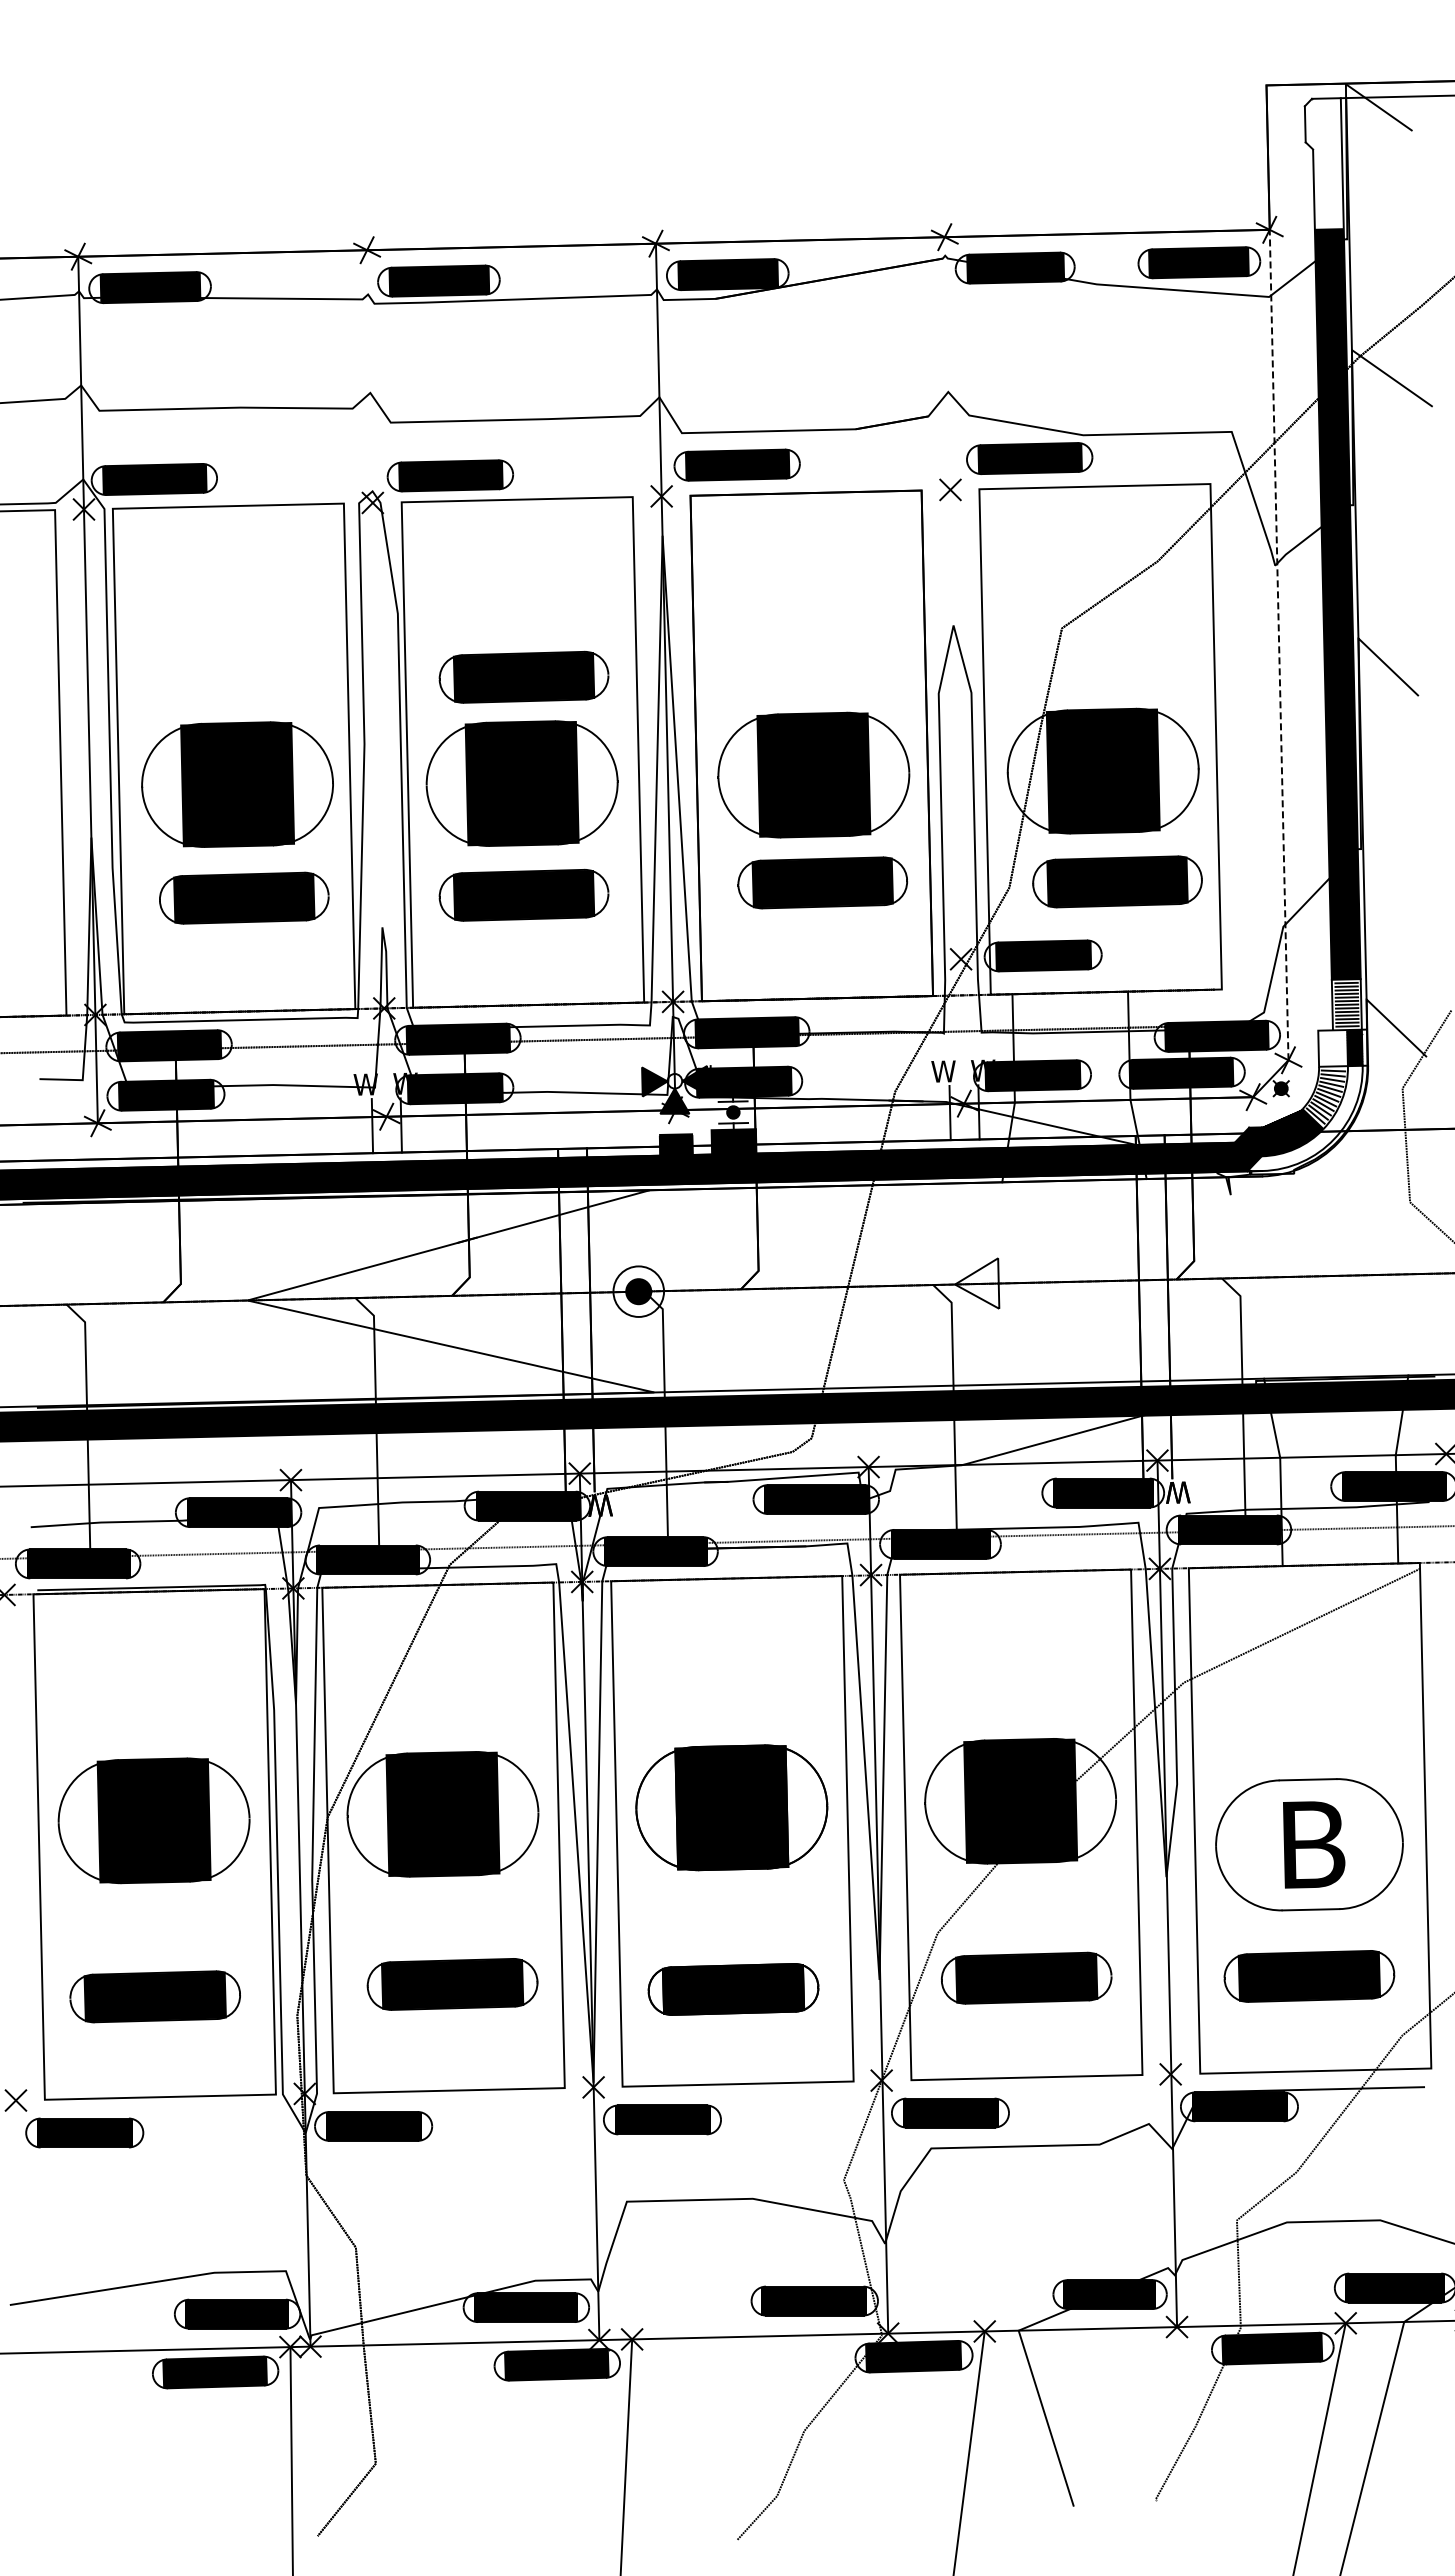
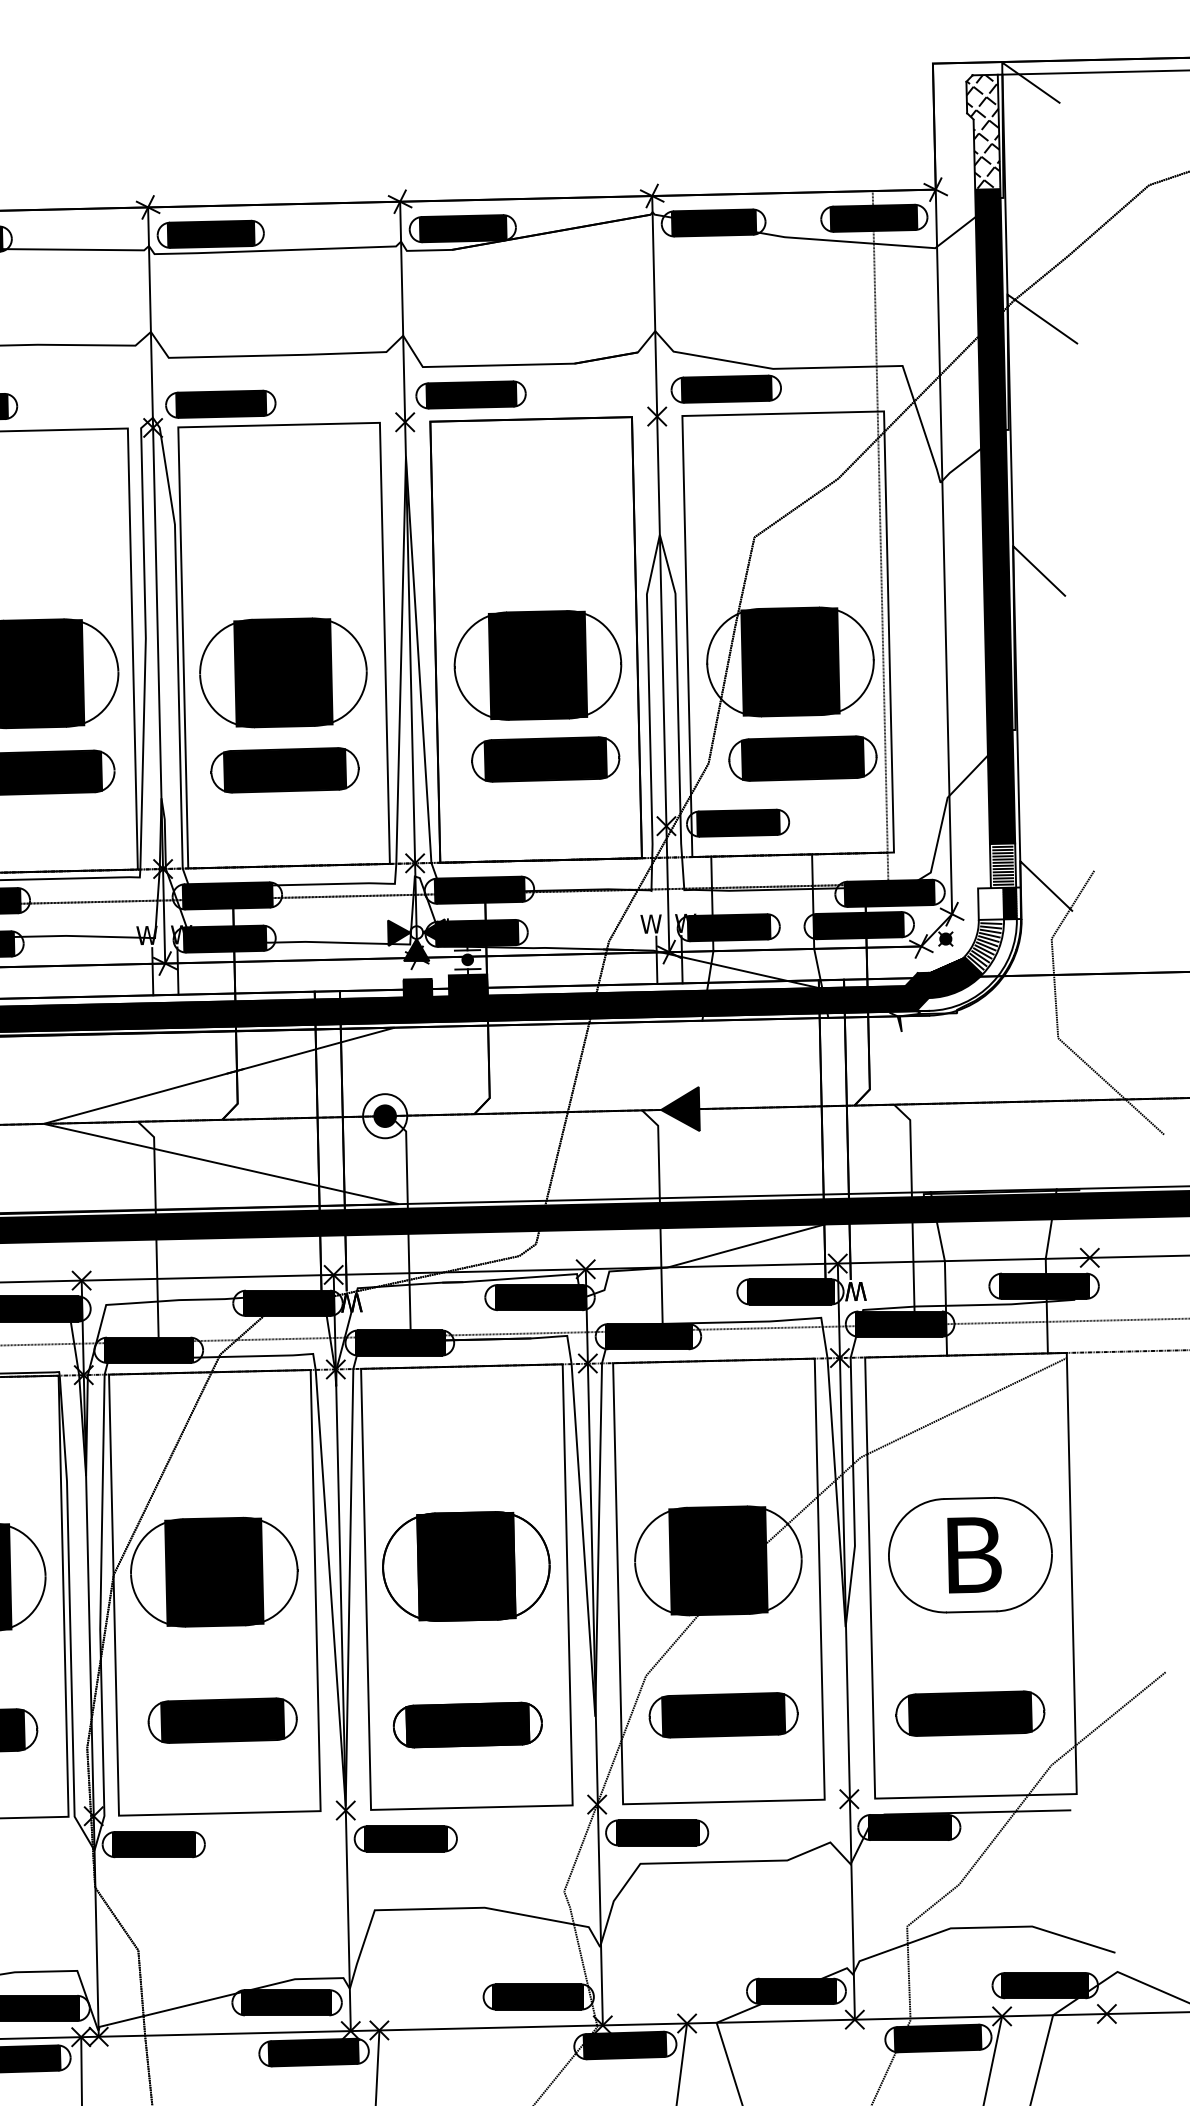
hatch: (1324, 163) -> (983, 131), added
line: (1206, 628) -> (880, 537), added
line: (1279, 644) -> (944, 551), dashed -> solid
line: (954, 670) -> (660, 574), added
part: (523, 676) -> (284, 579), removed
line: (376, 683) -> (156, 585), added
fill: (977, 1283) -> (680, 1109), added
part: (1309, 1844) -> (970, 1554), moved

